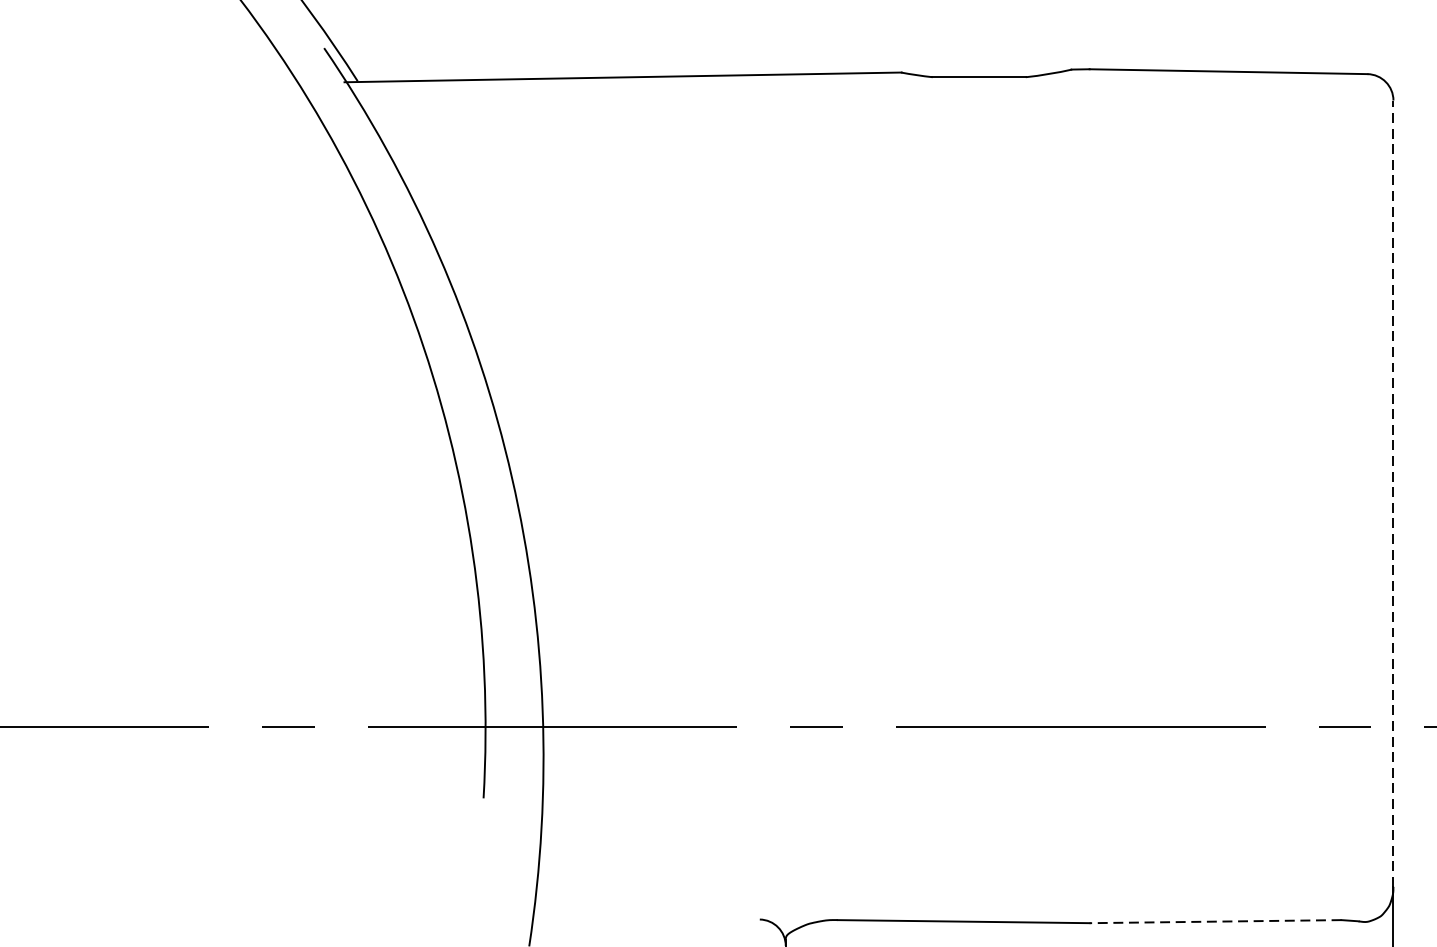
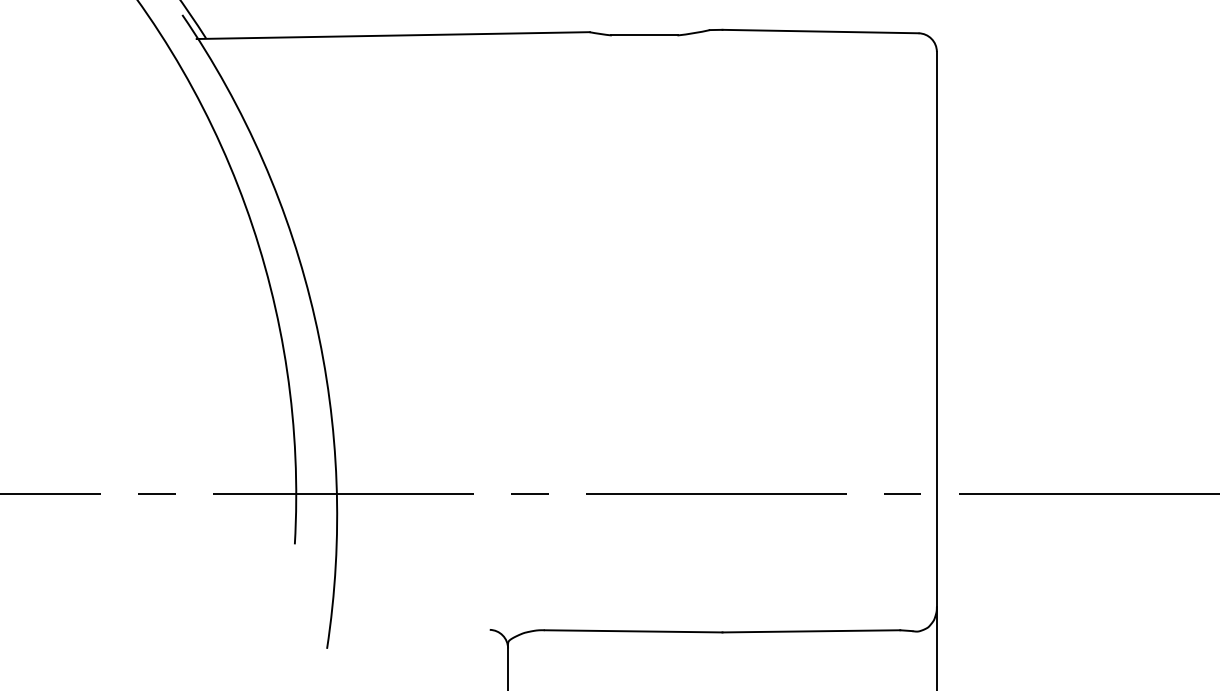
line: (1392, 492) -> (936, 328), dashed -> solid
line: (1215, 921) -> (811, 631), dashed -> solid

